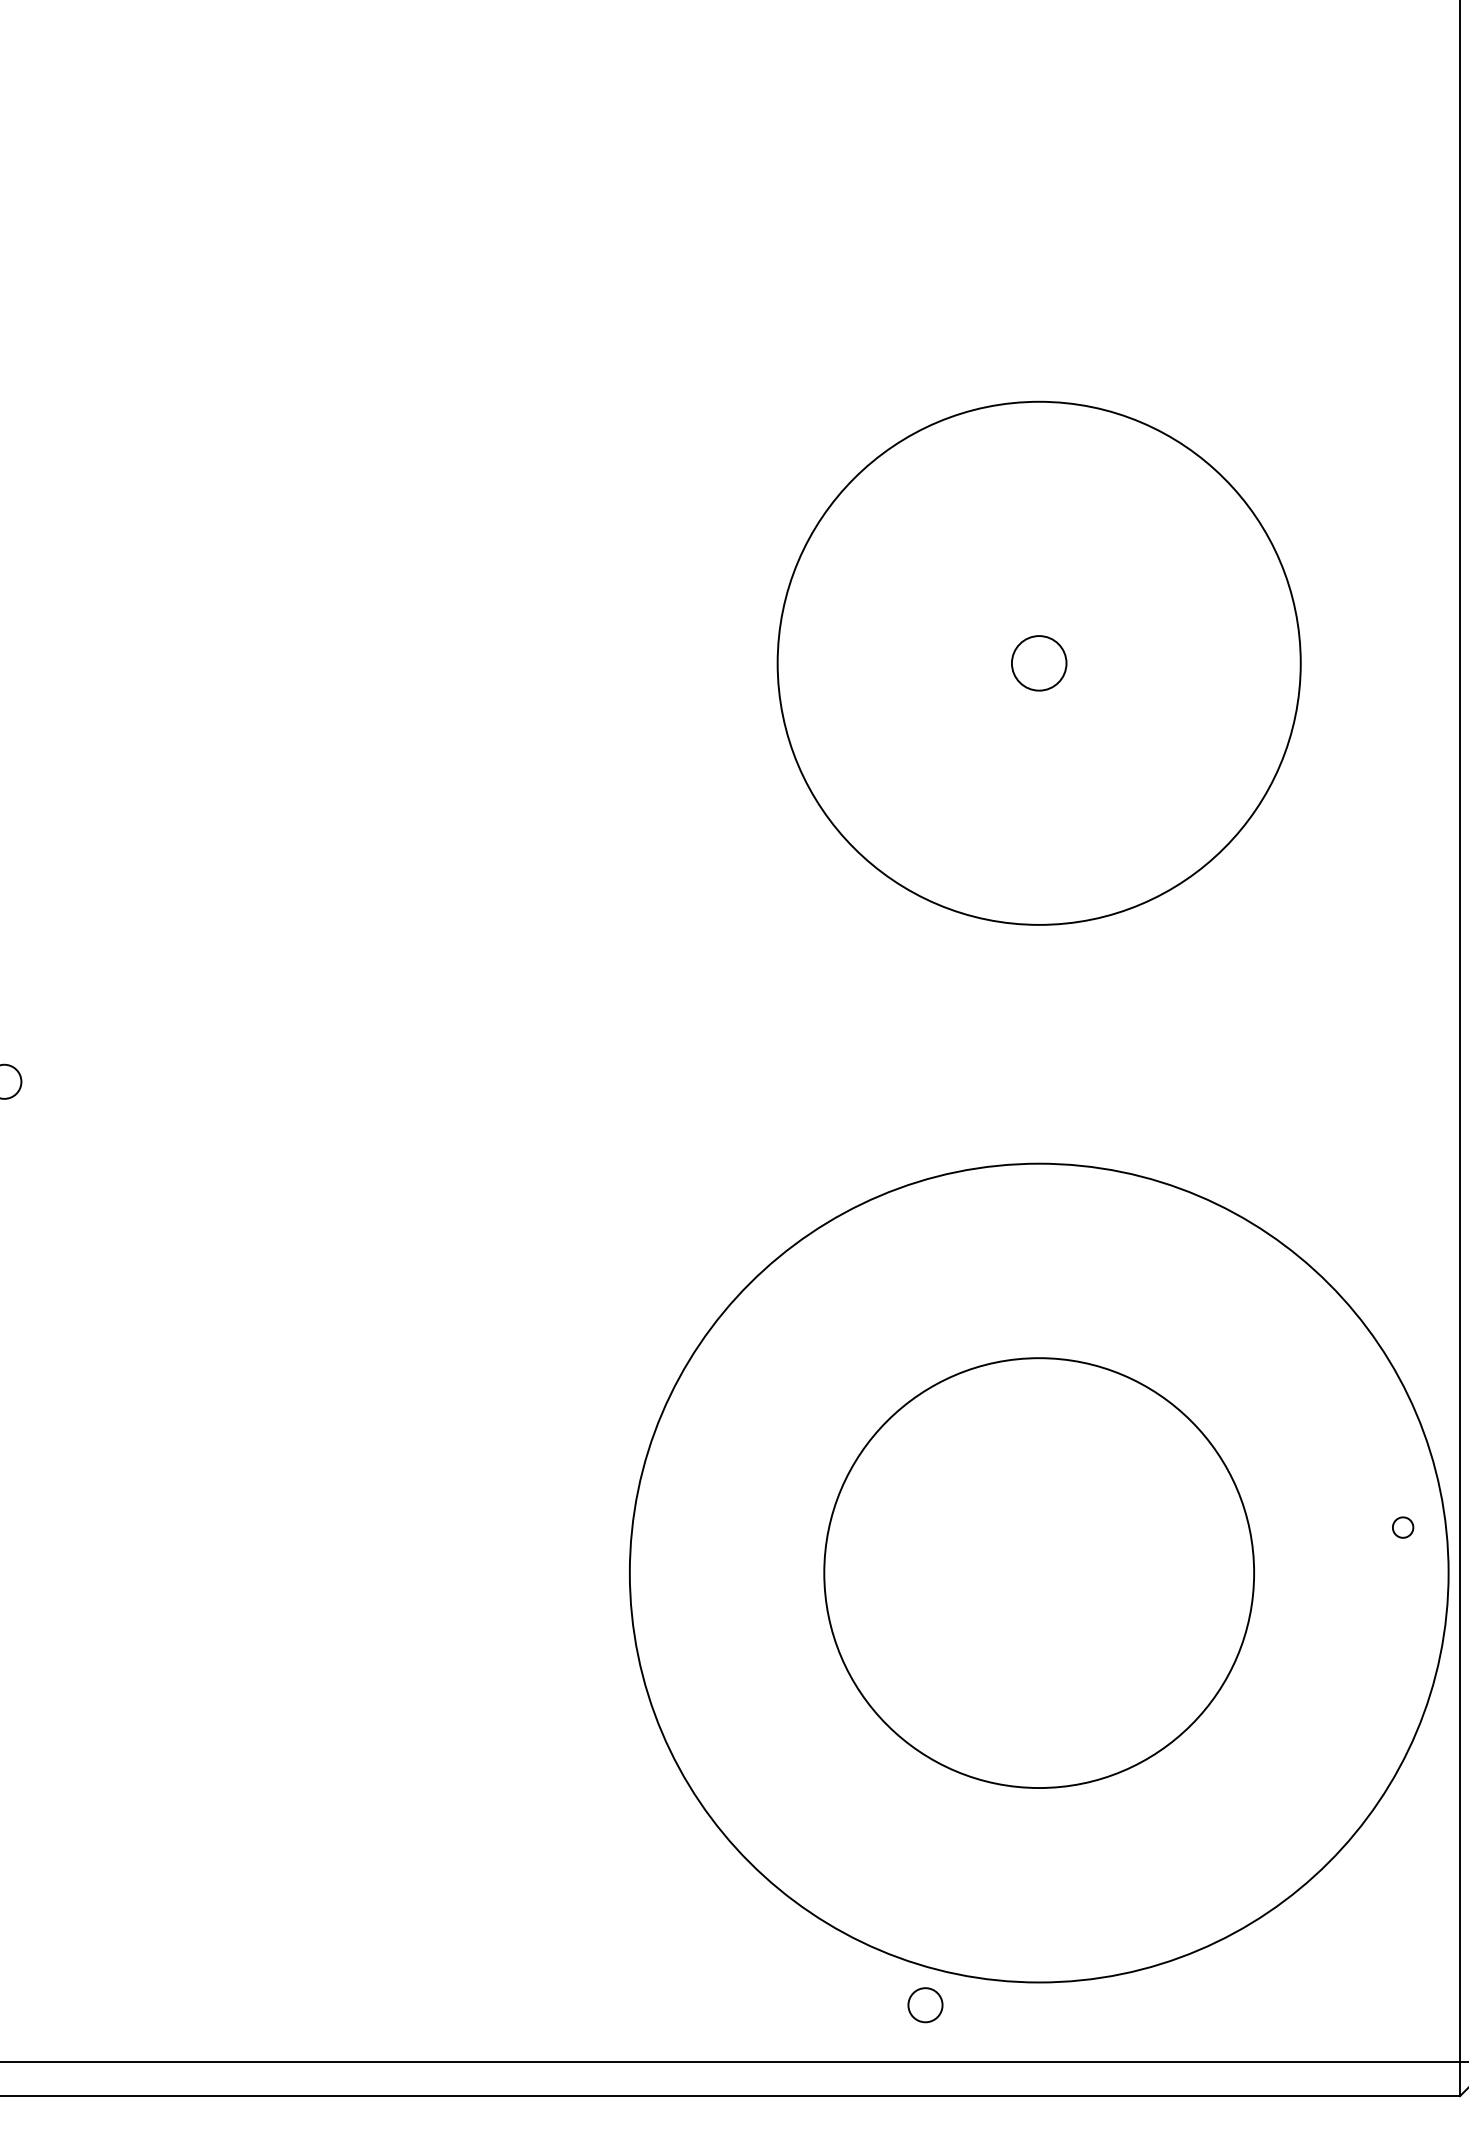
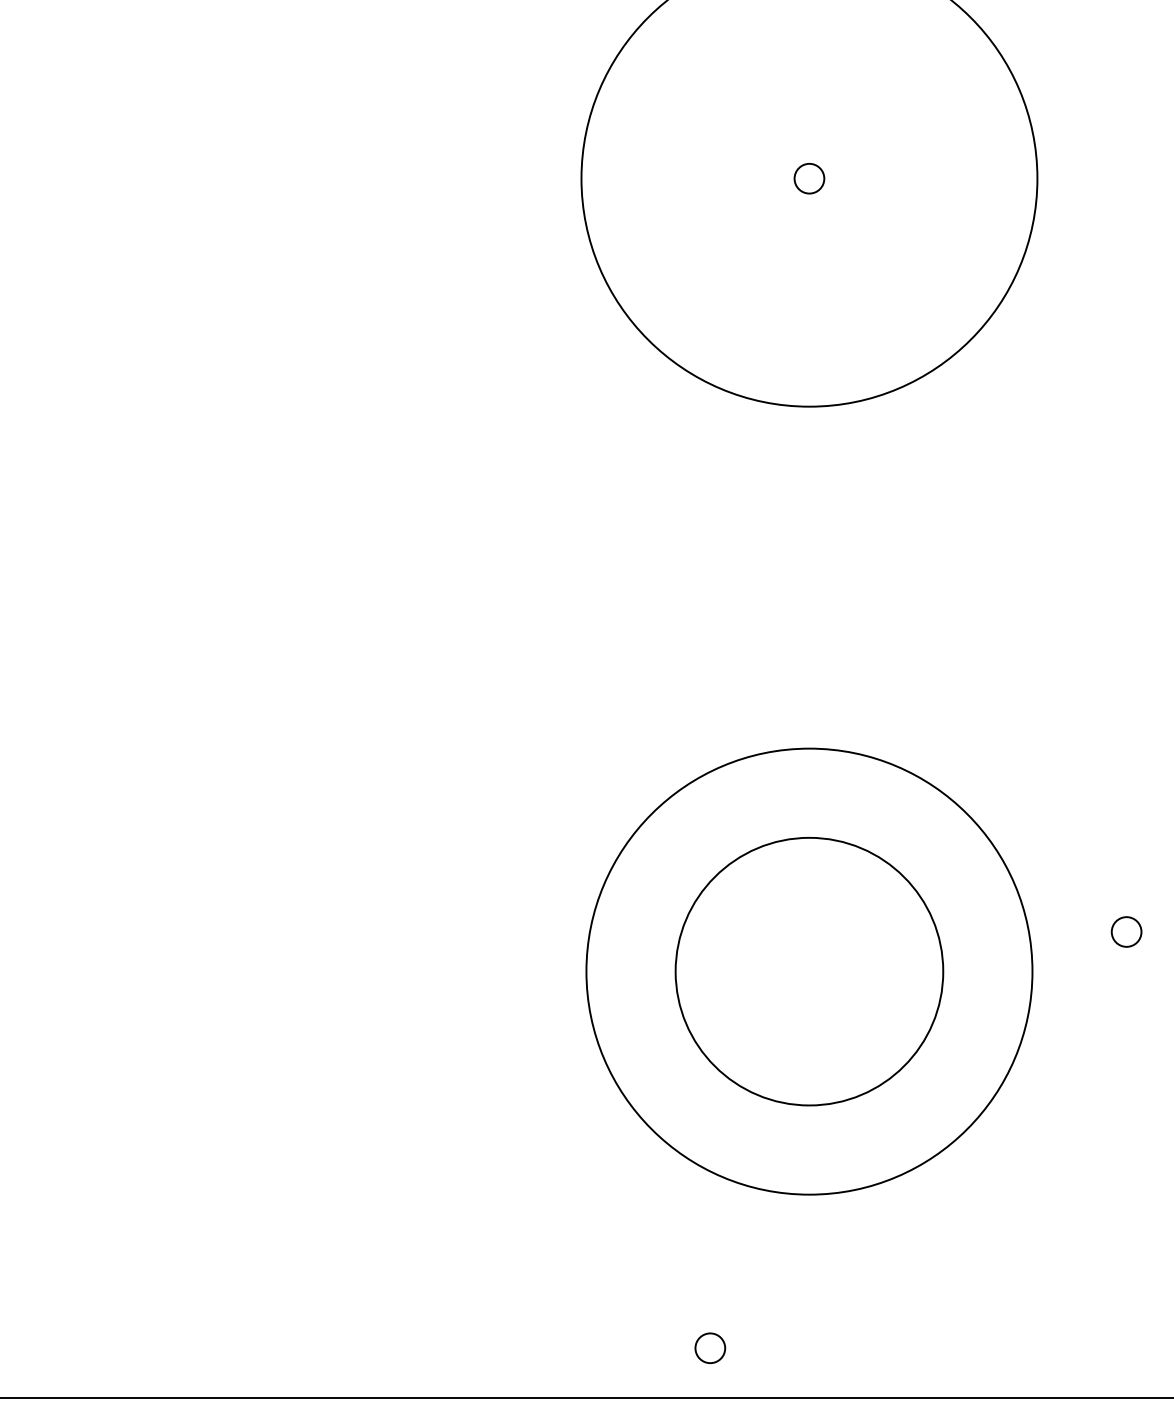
circle: (1039, 663) -> (809, 178), size x0.62
circle: (1403, 1527) -> (1126, 931), size x1.67
circle: (1038, 1572) -> (808, 971), size x0.71
circle: (1039, 1572) -> (809, 971), size x0.62

